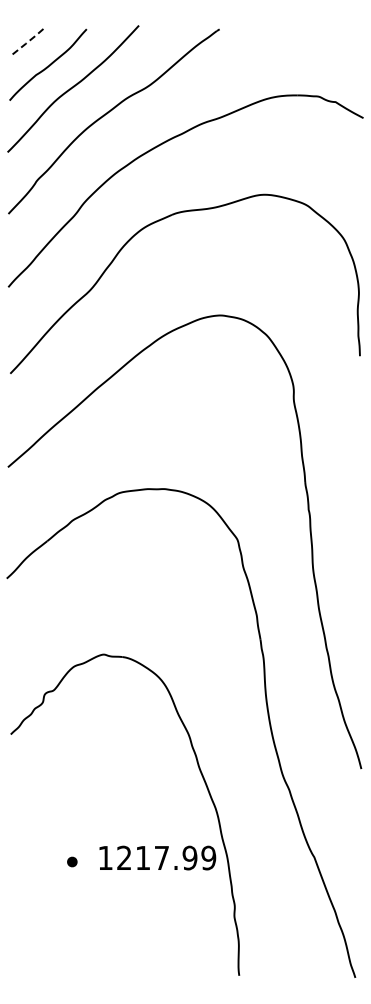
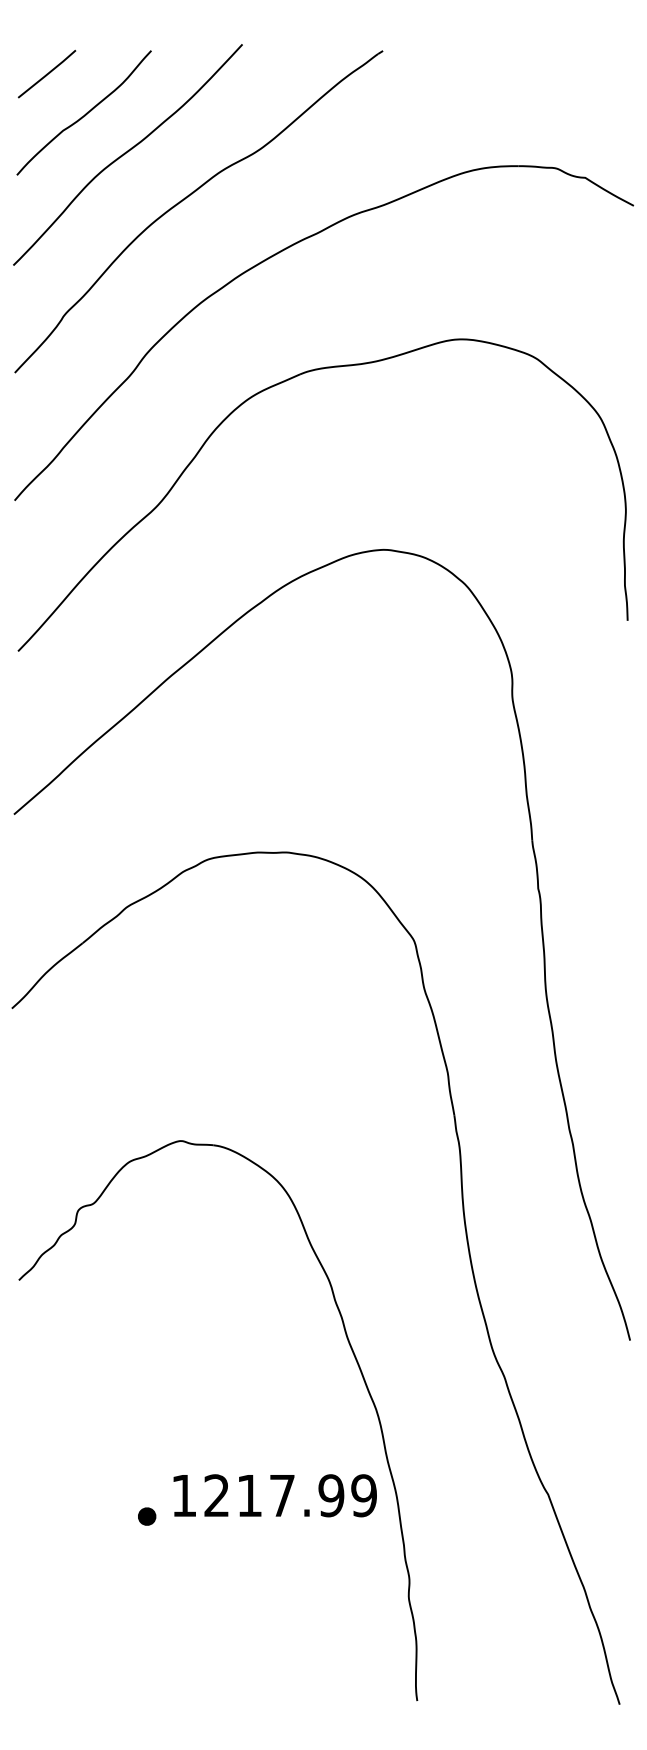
line: (26, 43) -> (46, 75), dashed -> solid
part: (72, 861) -> (147, 1515), moved

